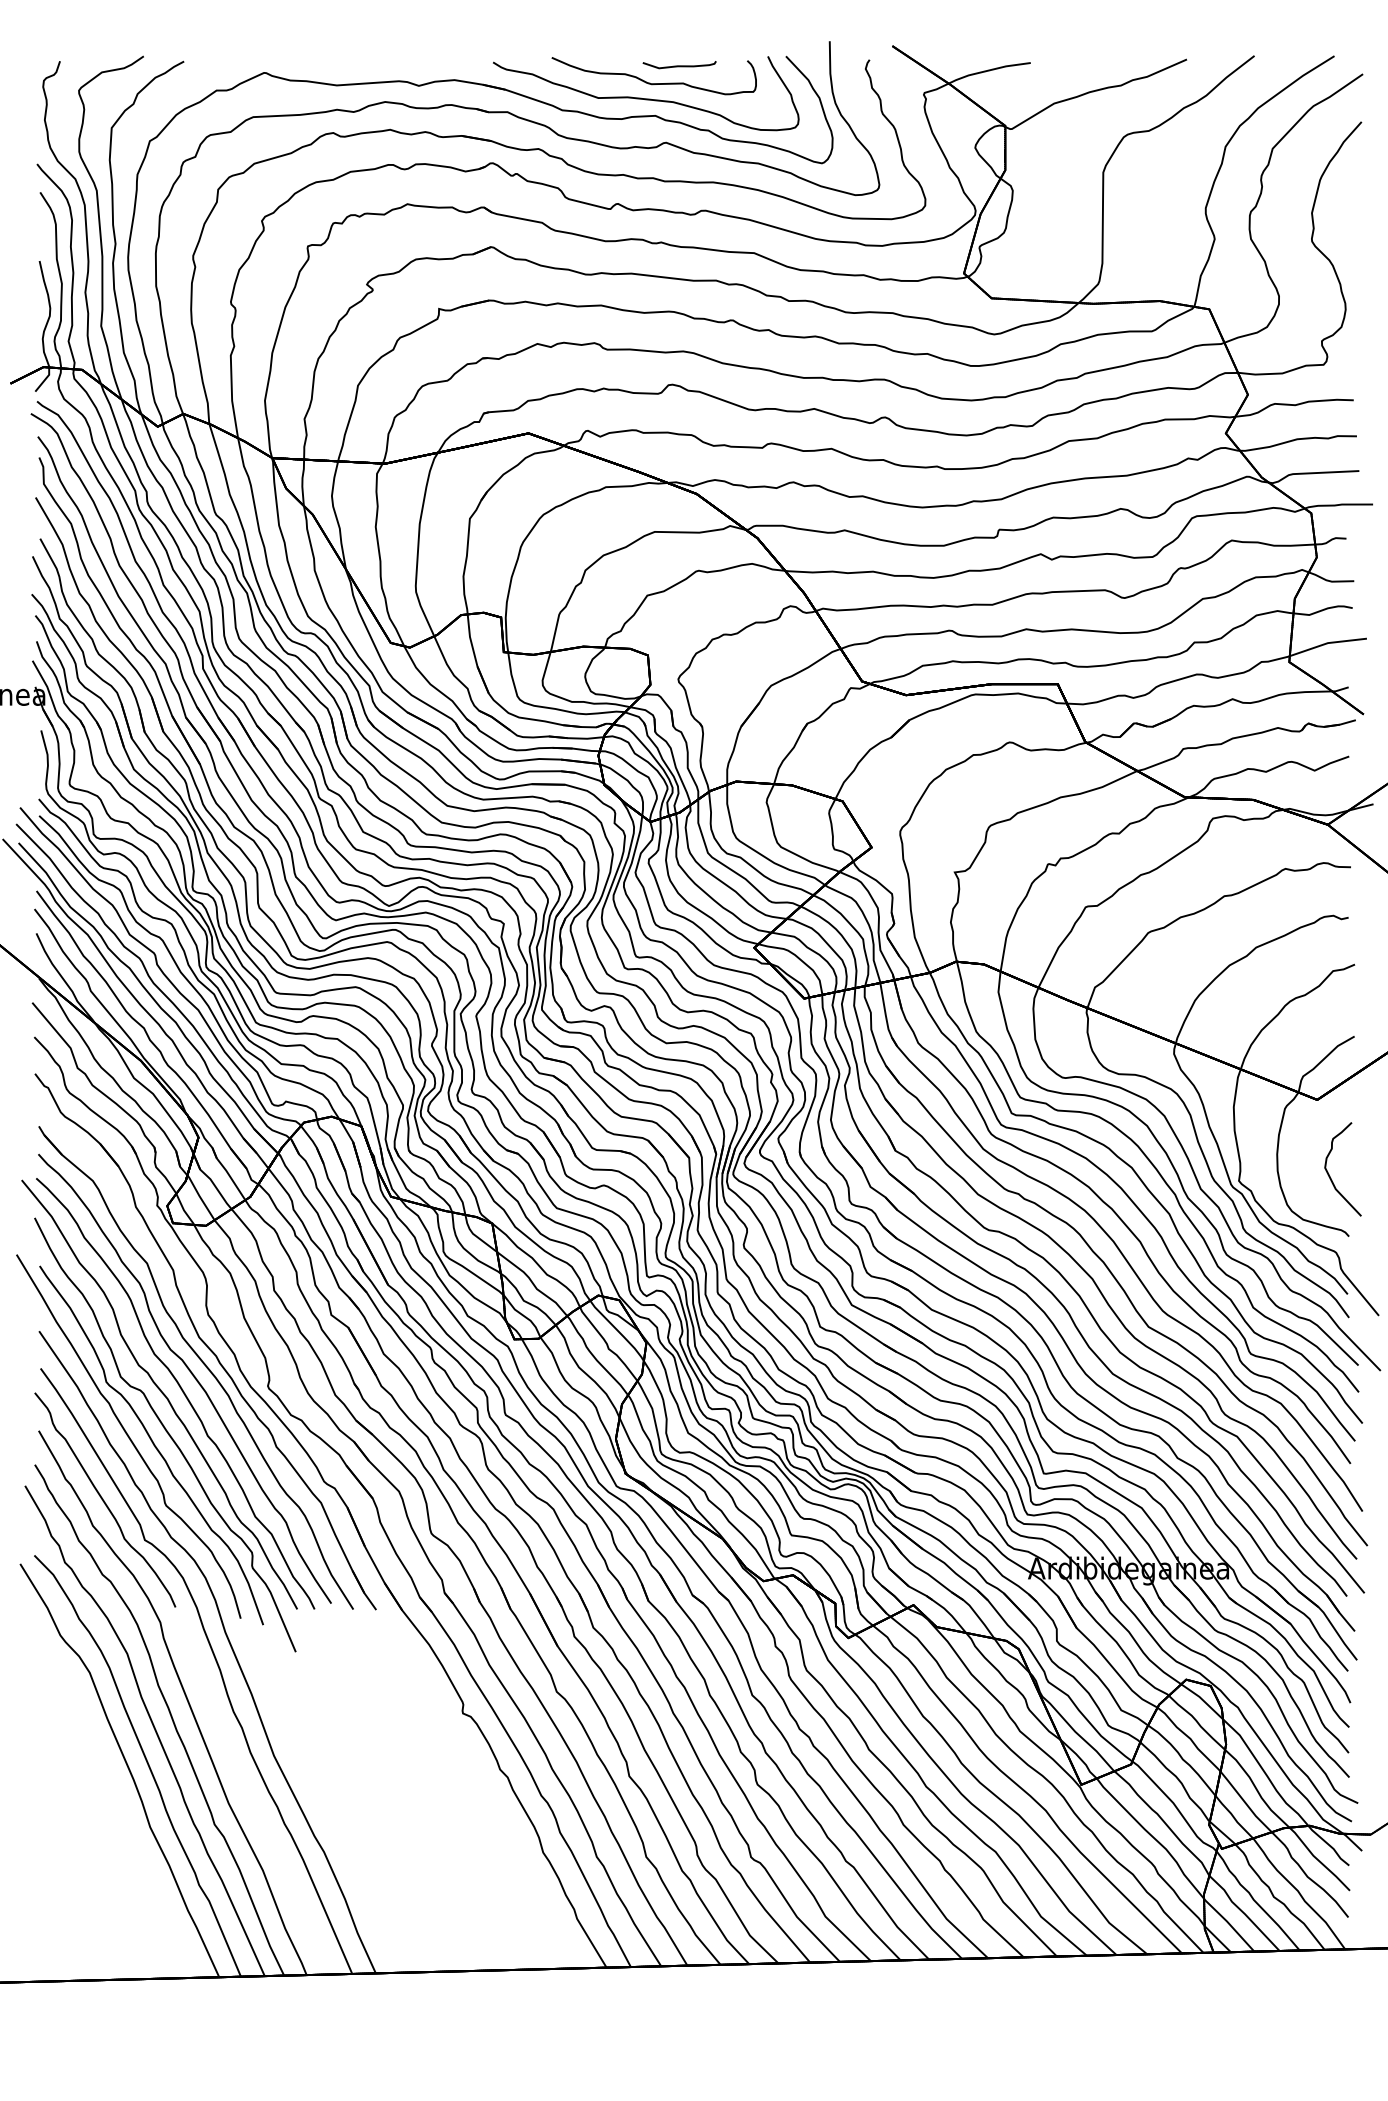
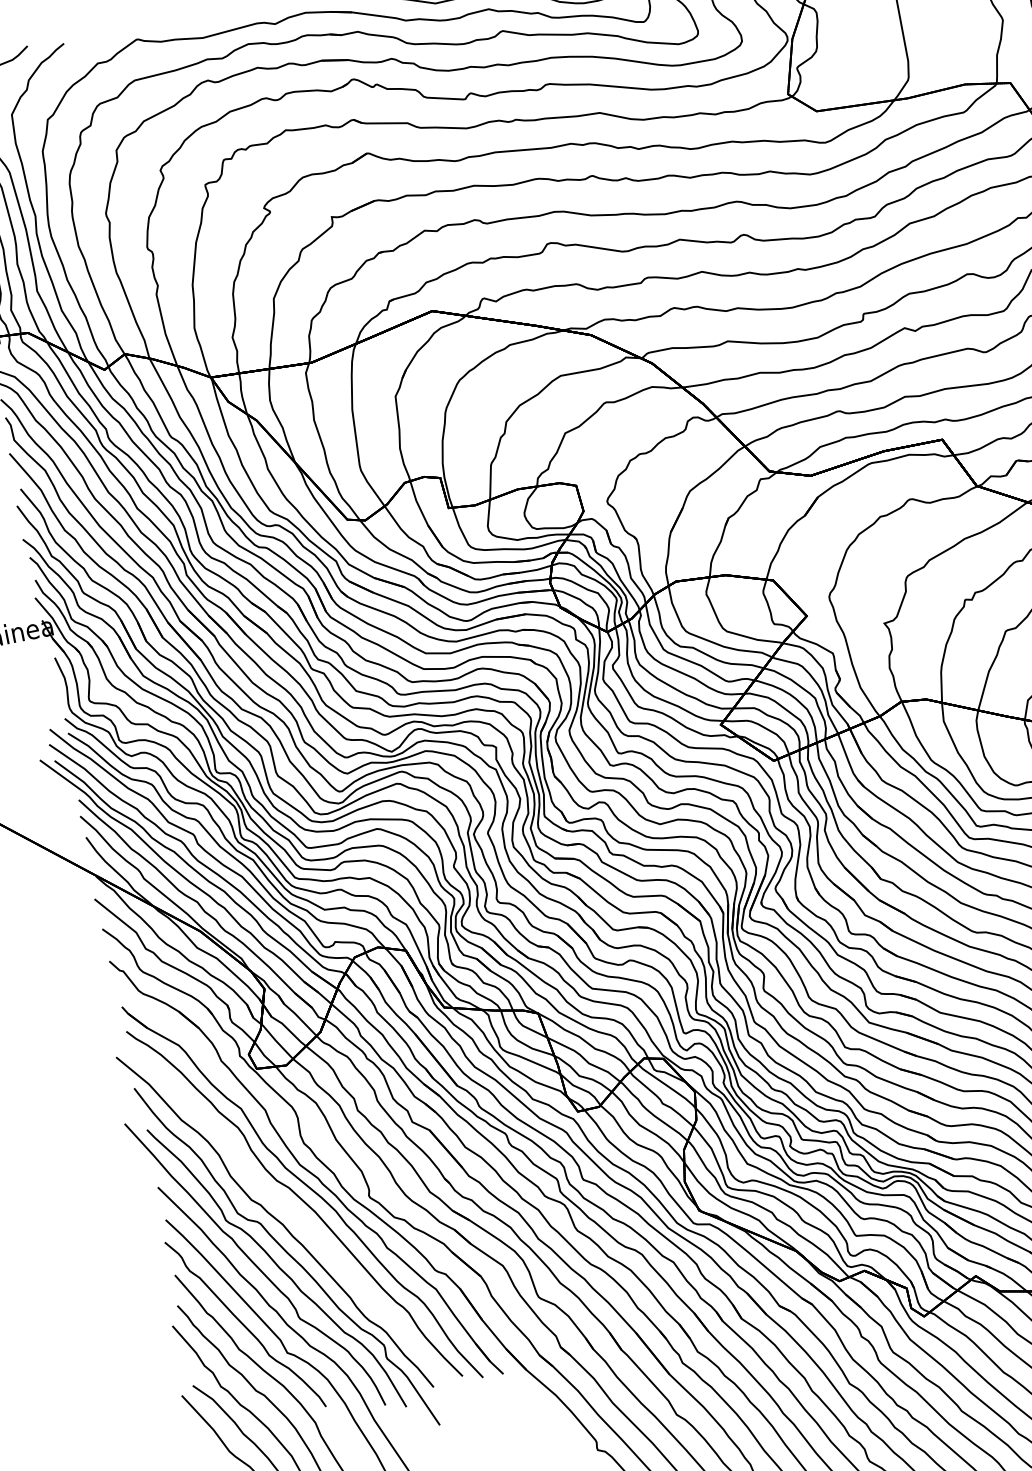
part: (180, 1389) -> (292, 1214), removed

